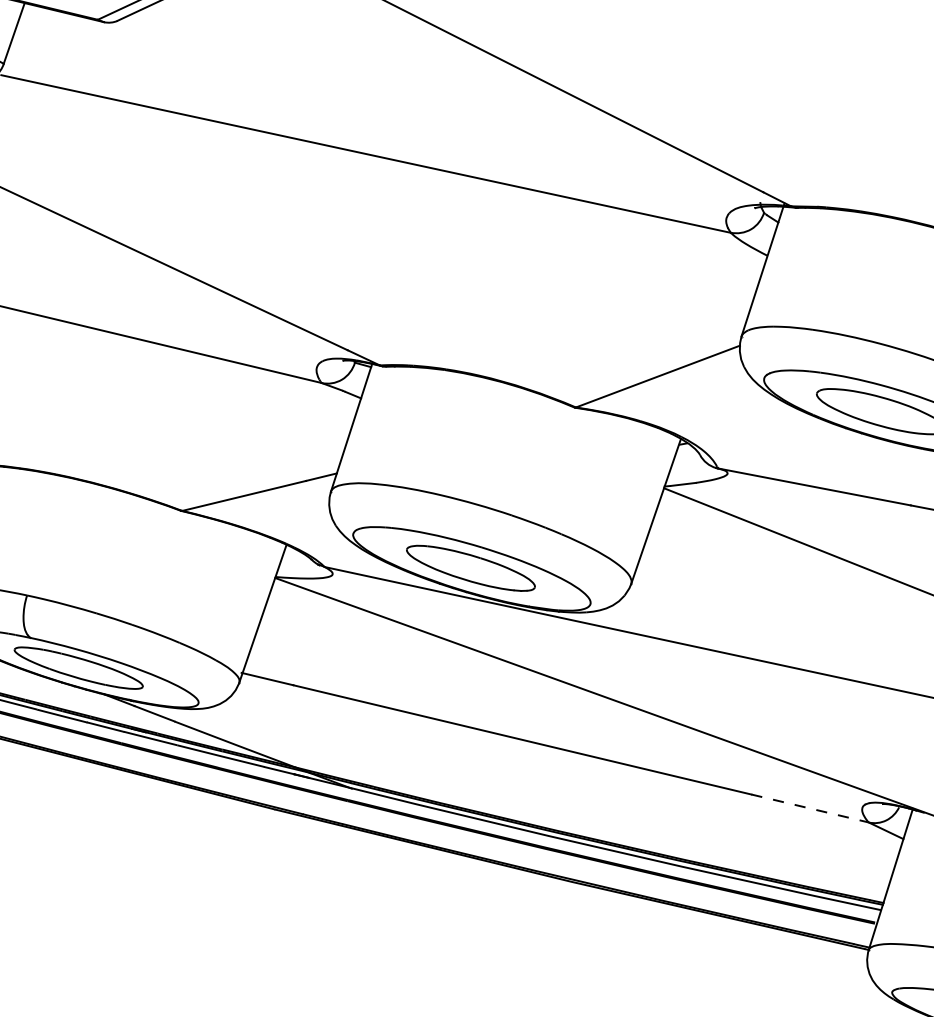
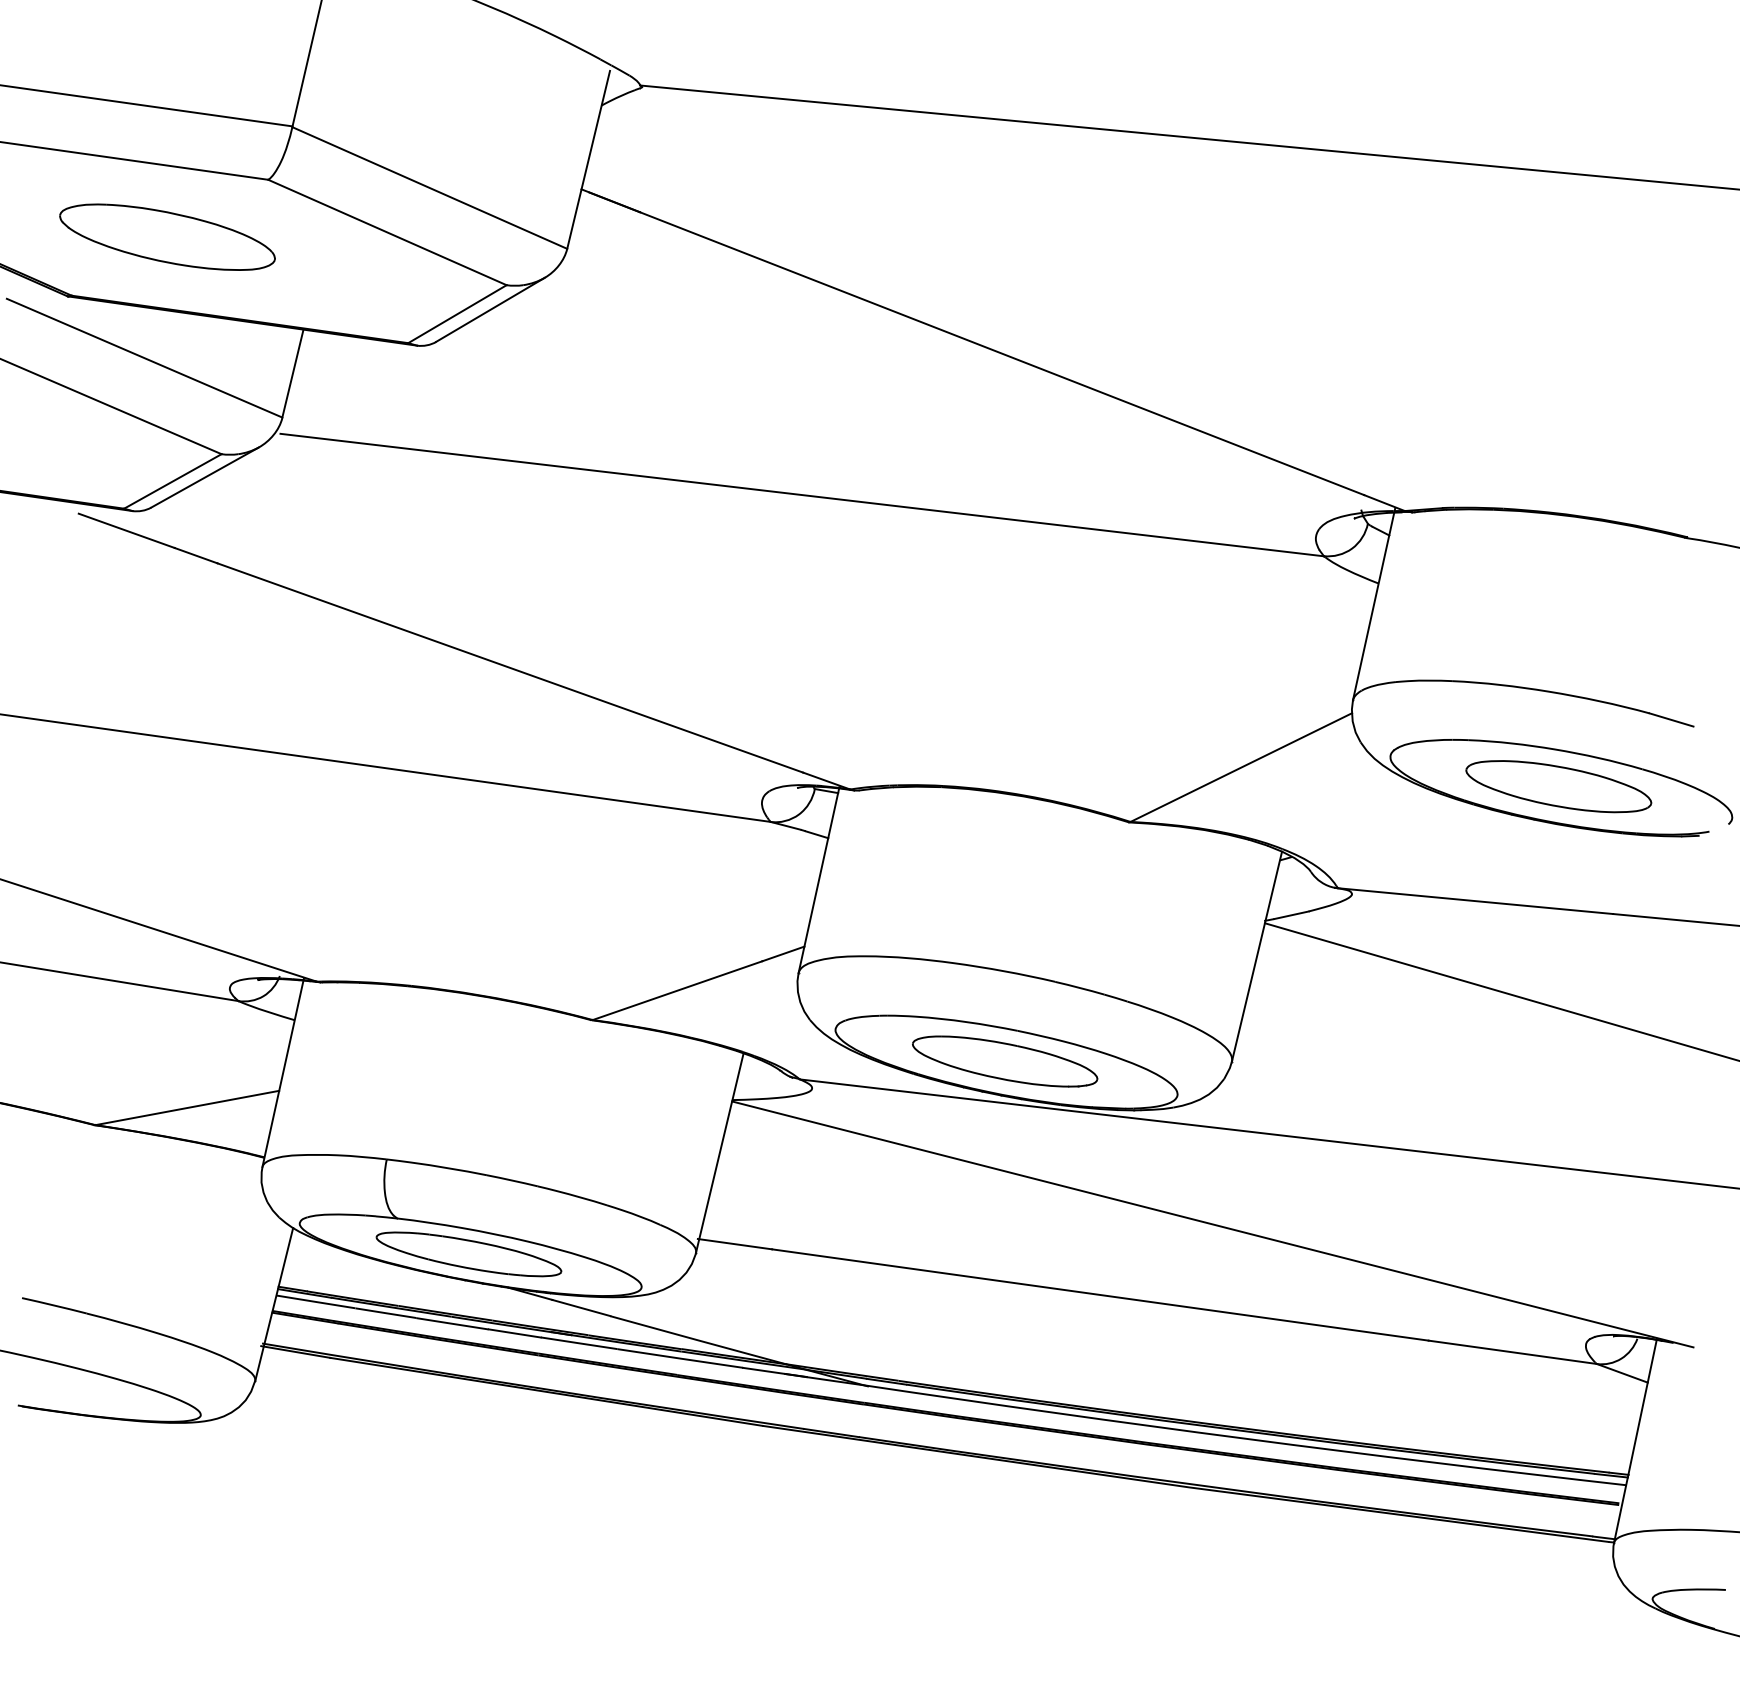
line: (809, 808) -> (1512, 1352), dashed -> solid

